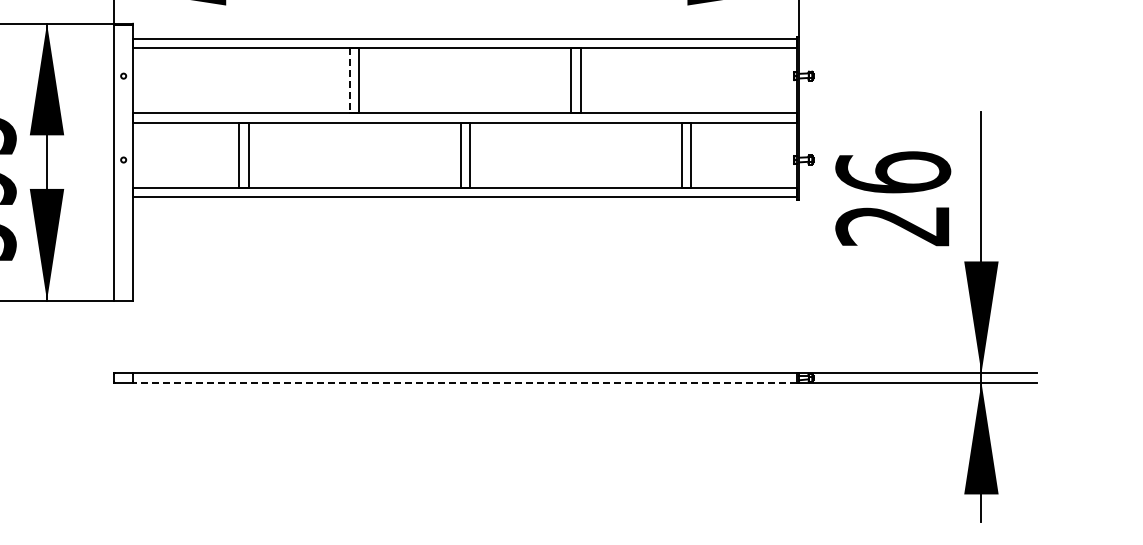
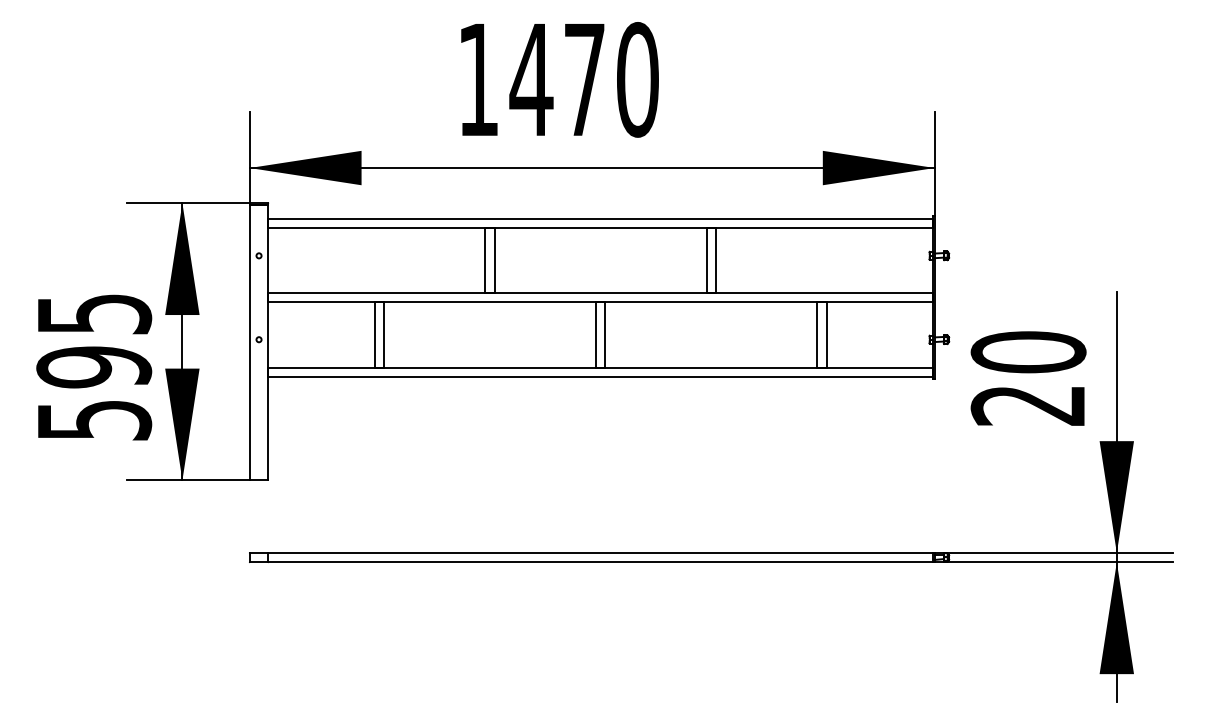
line: (350, 80) -> (485, 260), dashed -> solid
text: (893, 172) -> (1028, 352), 26 -> 20
line: (465, 382) -> (600, 562), dashed -> solid

